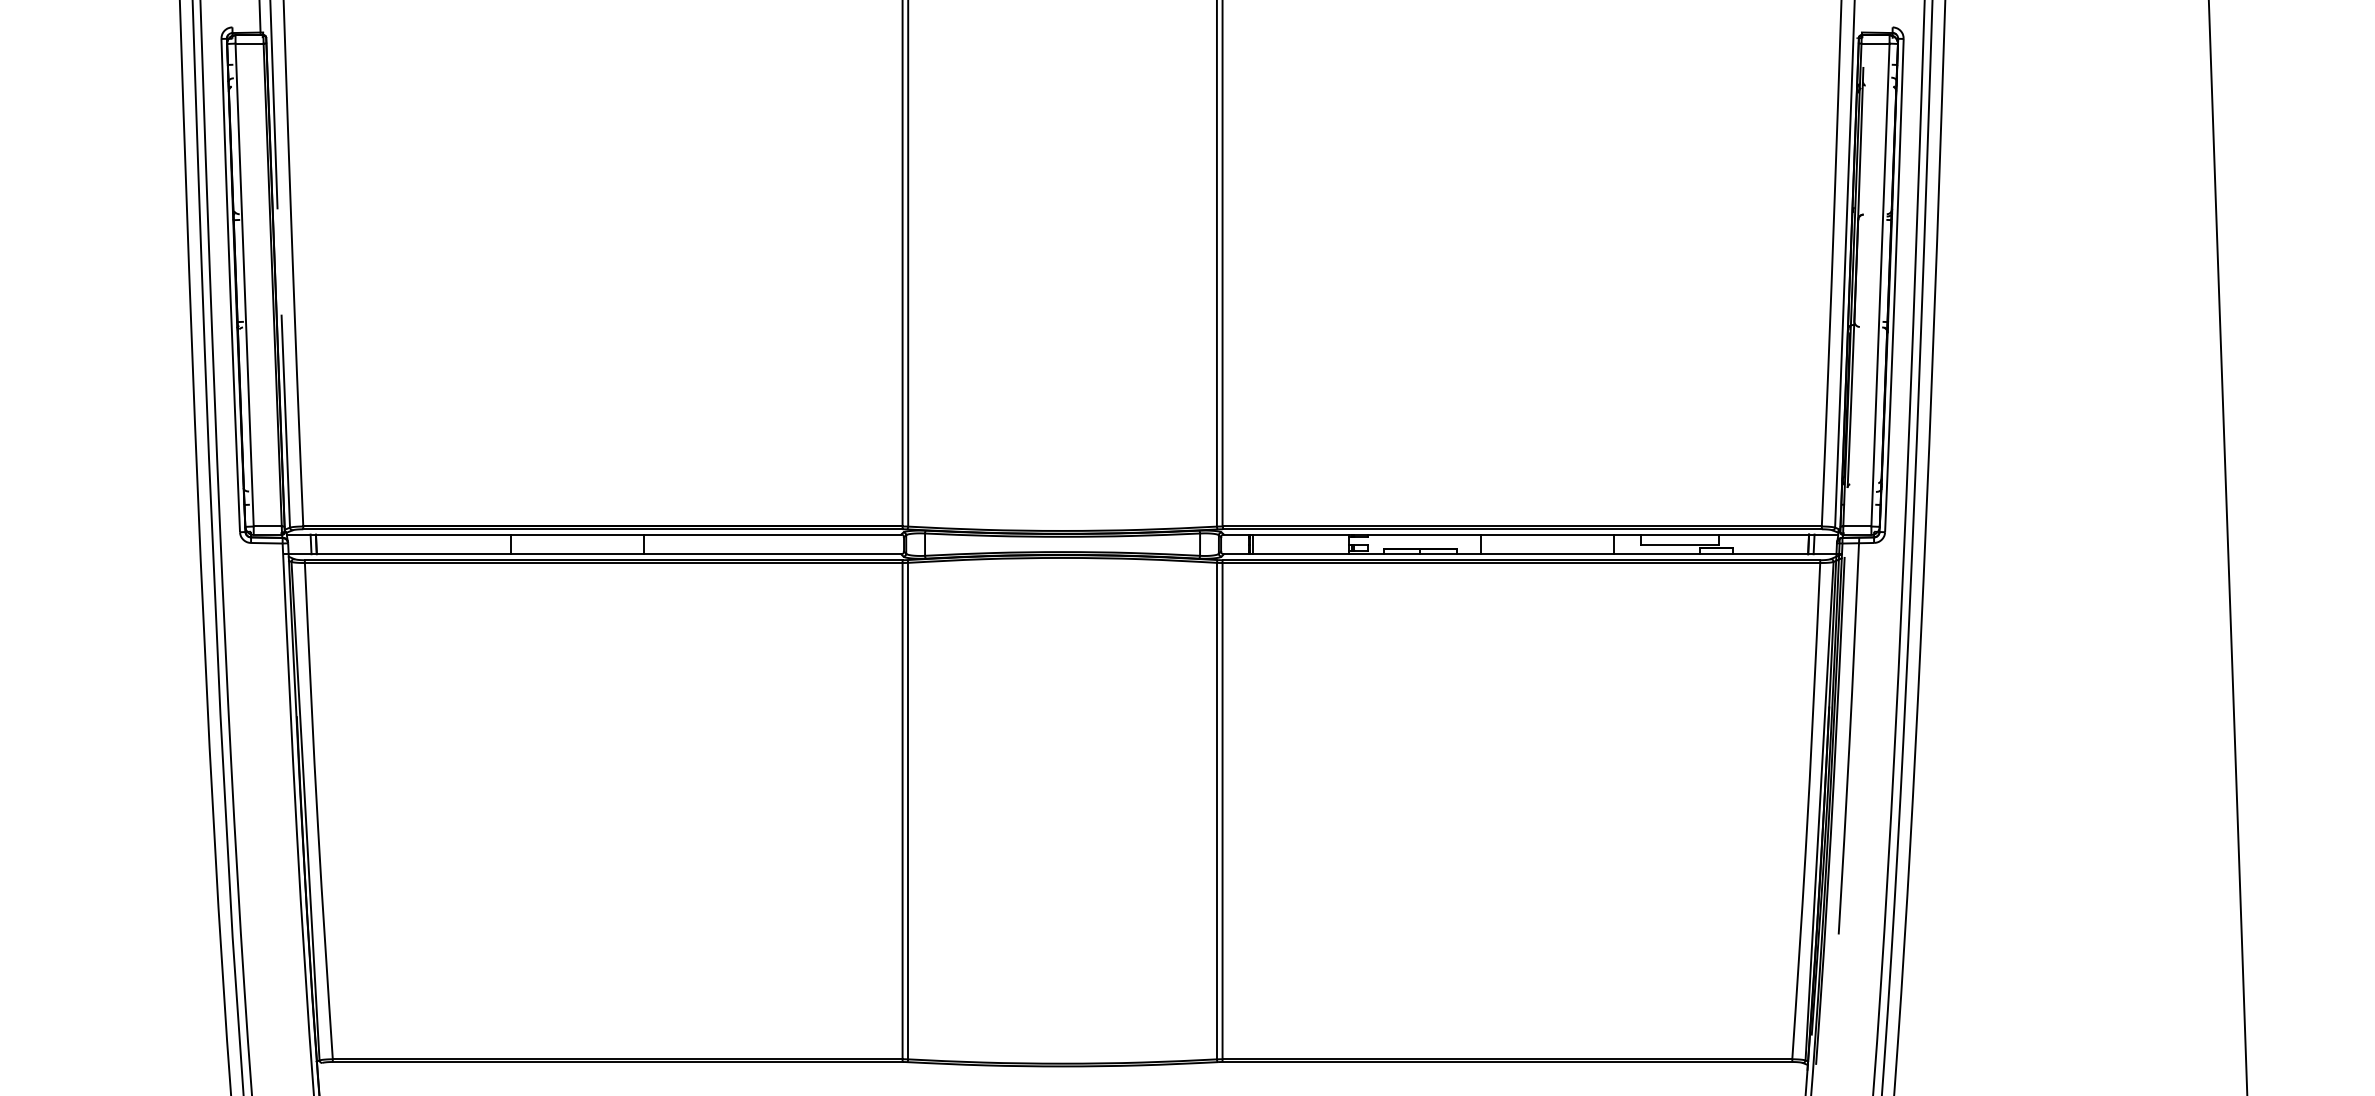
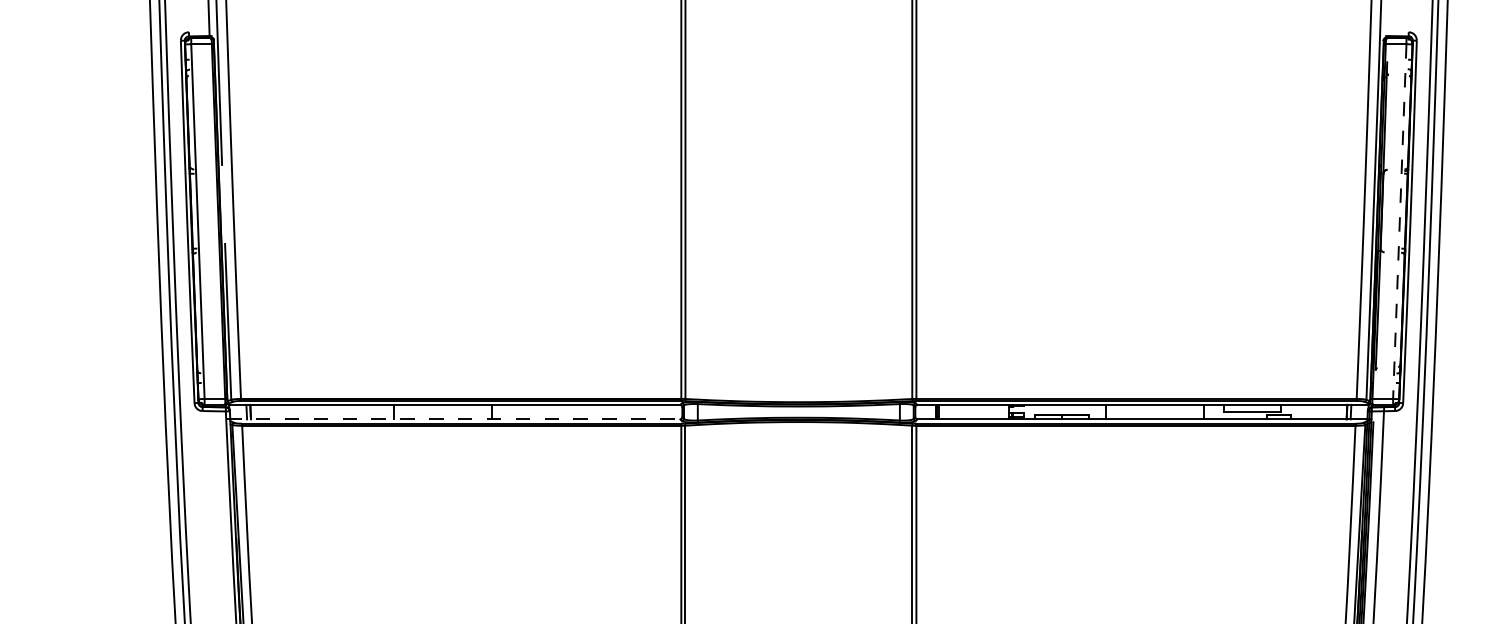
line: (1880, 285) -> (1399, 221), solid -> dashed
line: (593, 554) -> (454, 419), solid -> dashed

